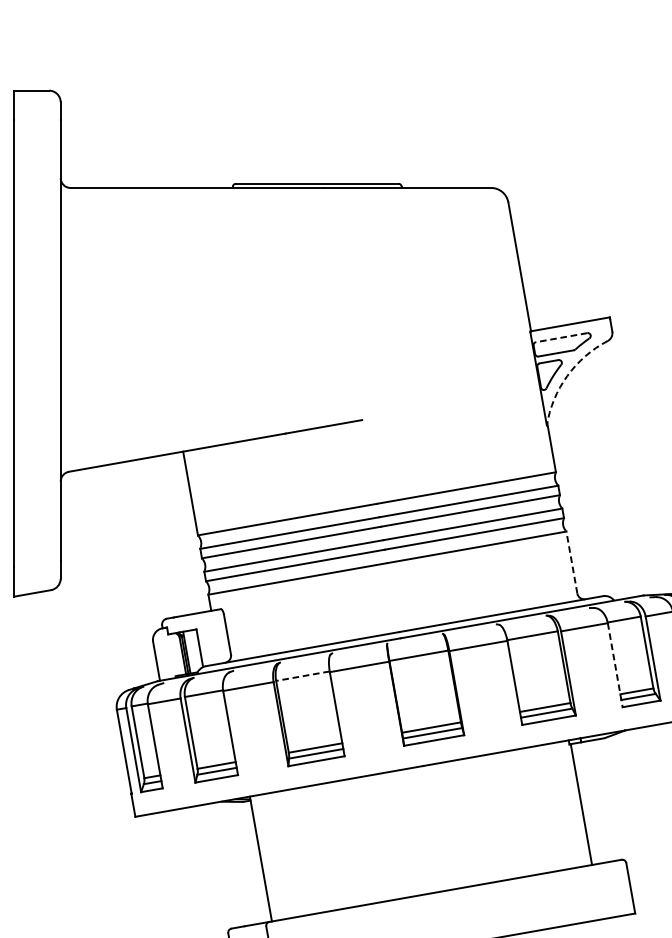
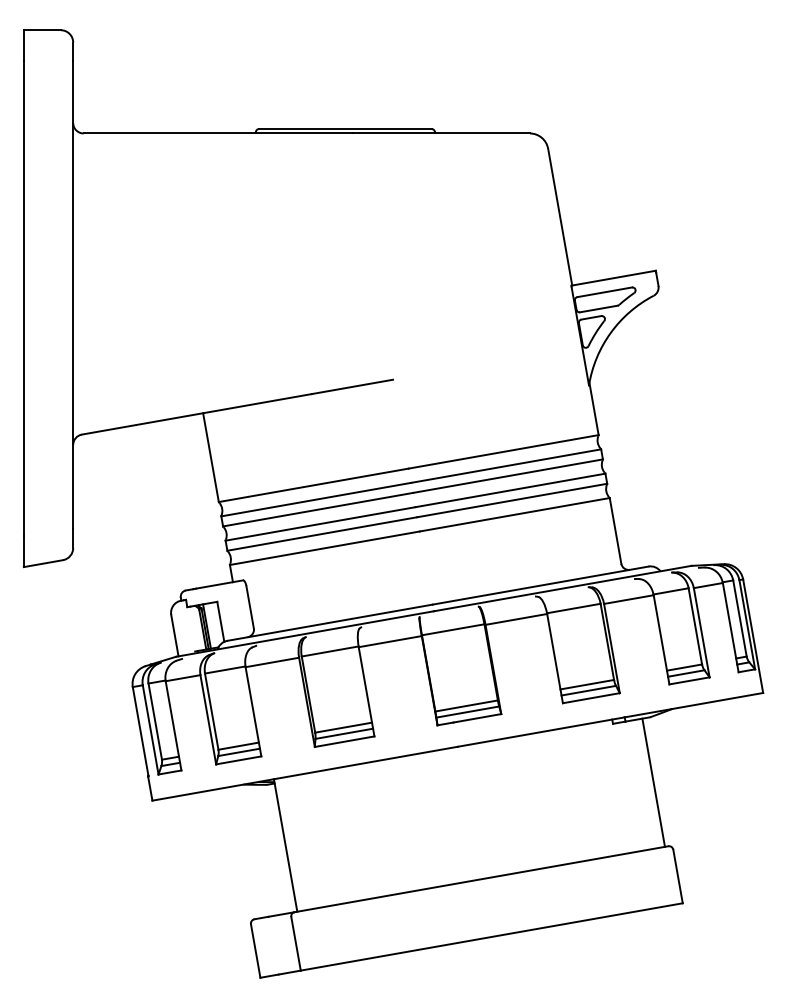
line: (561, 337) -> (604, 292), dashed -> solid
arc: (567, 376) -> (610, 333), dashed -> solid
line: (571, 562) -> (615, 530), dashed -> solid
line: (615, 665) -> (661, 640), dashed -> solid
line: (303, 676) -> (330, 651), dashed -> solid
line: (581, 804) -> (653, 782), moved

